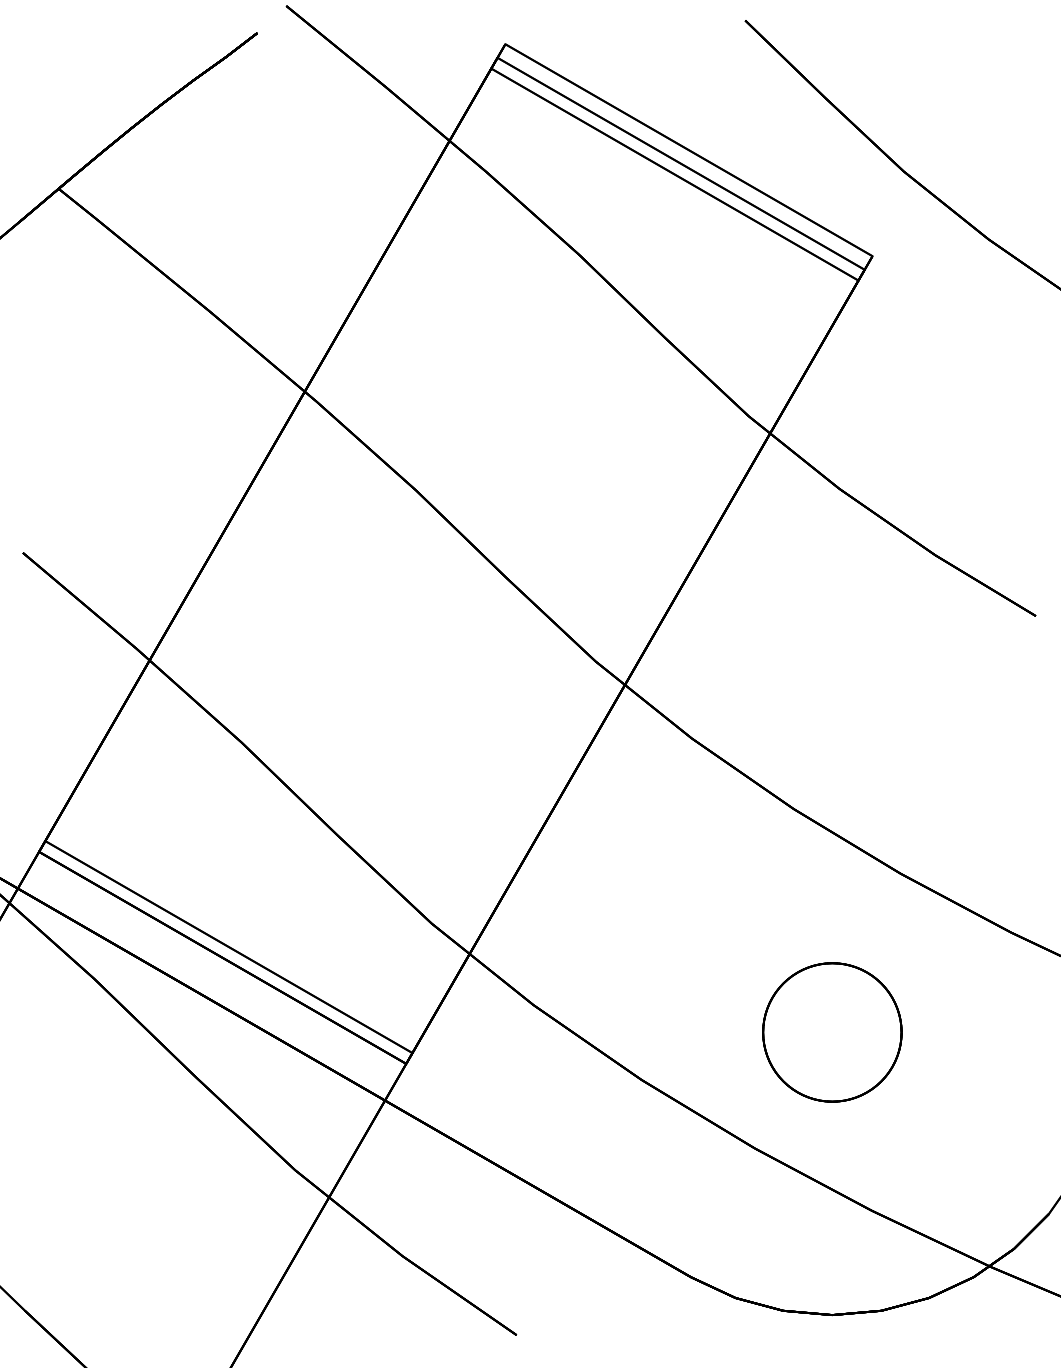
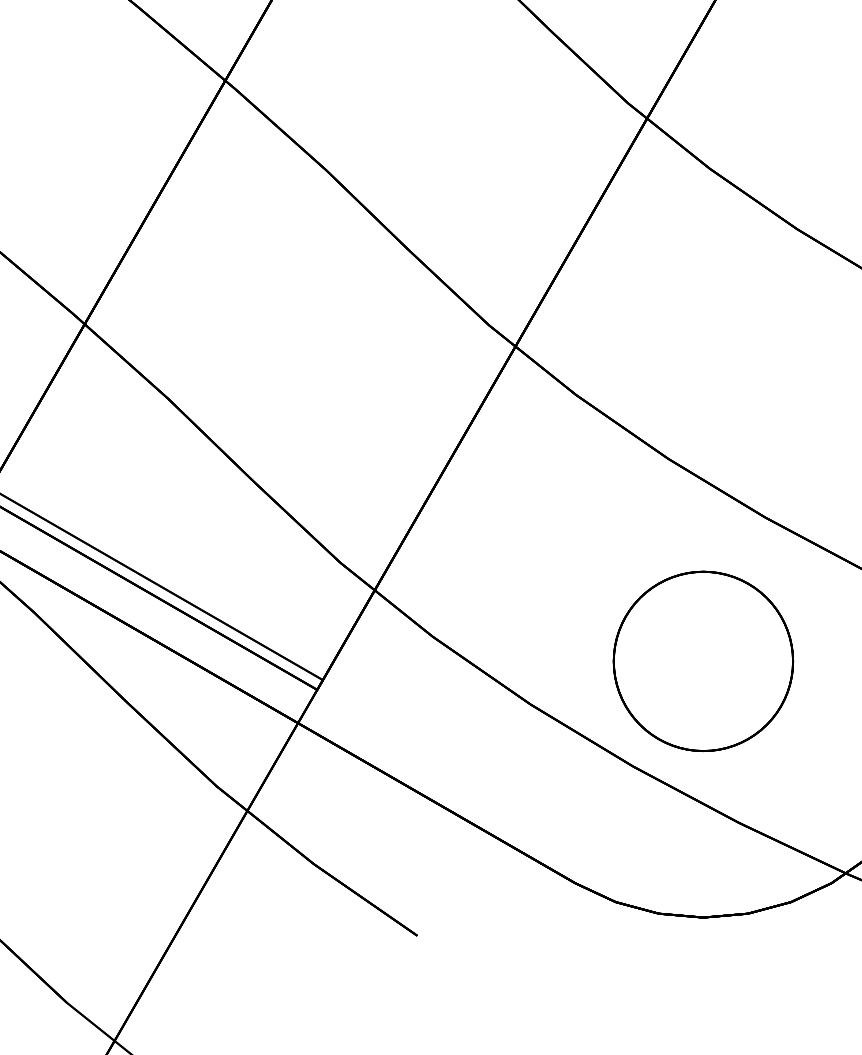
part: (832, 1032) -> (703, 661), size x1.43

